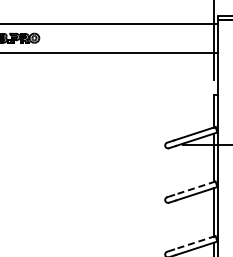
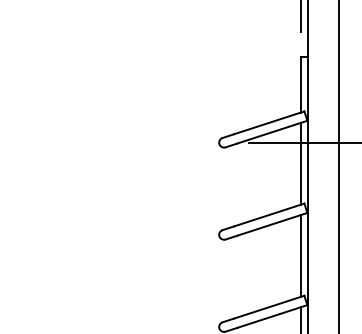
line: (194, 188) -> (268, 215), dashed -> solid
line: (194, 242) -> (268, 306), dashed -> solid

